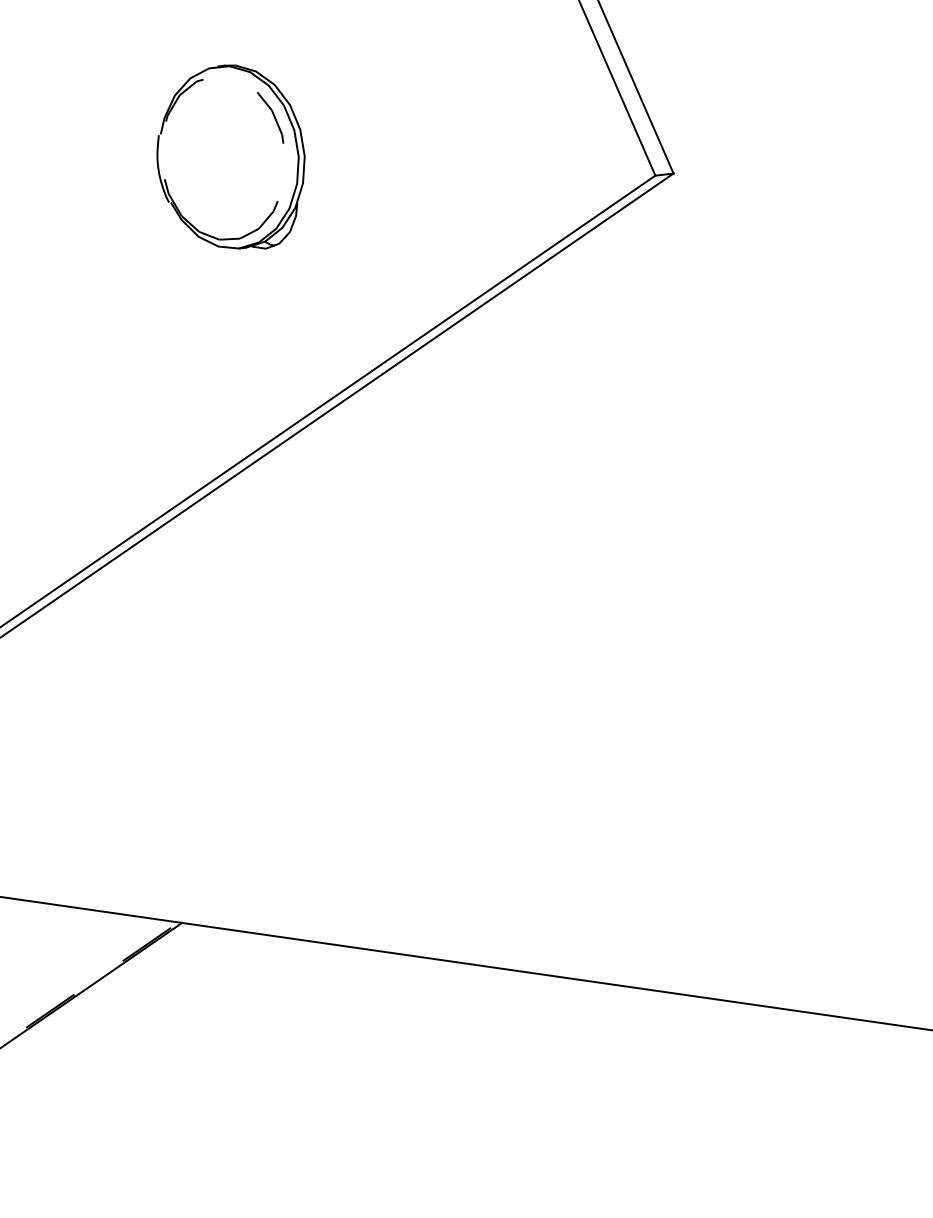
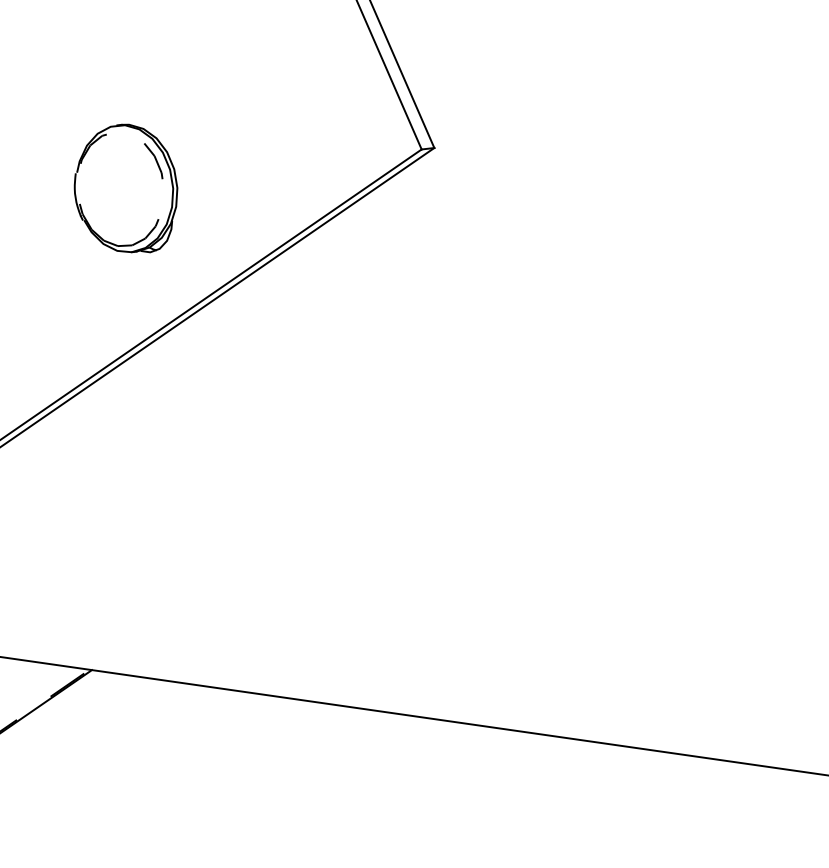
part: (230, 157) -> (125, 188), moved

